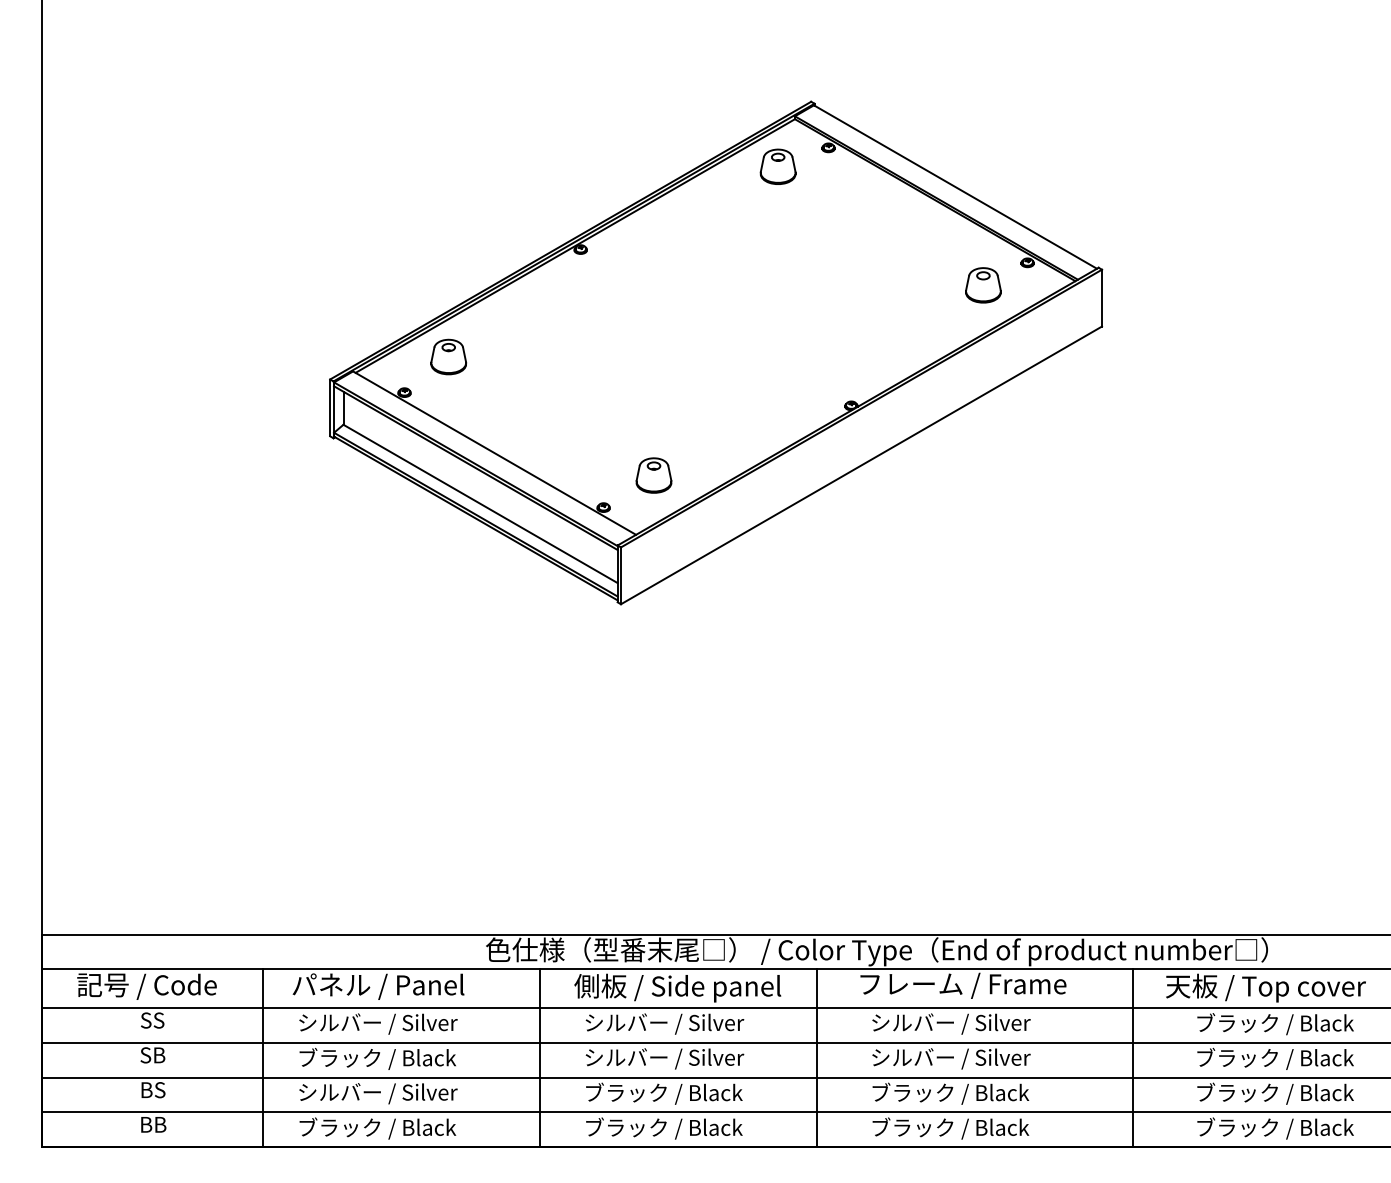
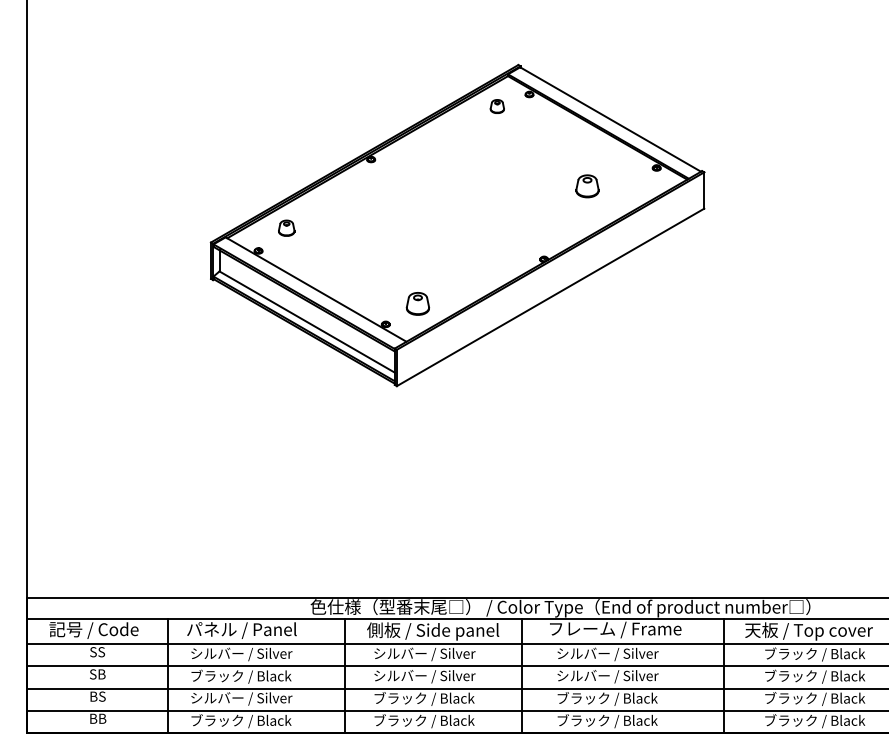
part: (778, 166) -> (497, 106), size x0.6
part: (983, 285) -> (587, 186), moved
part: (448, 357) -> (286, 228), size x0.7

